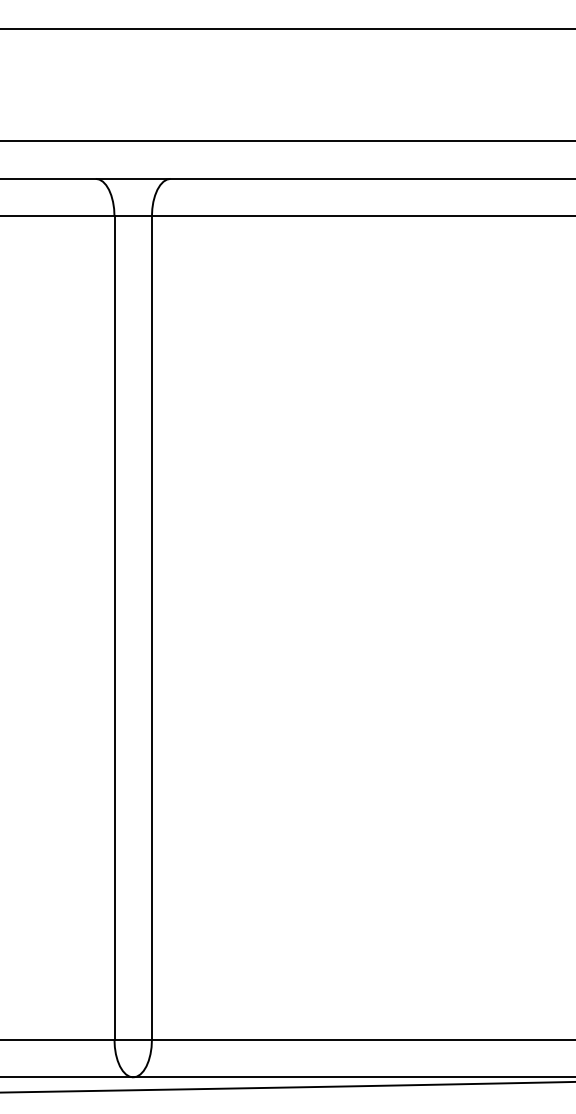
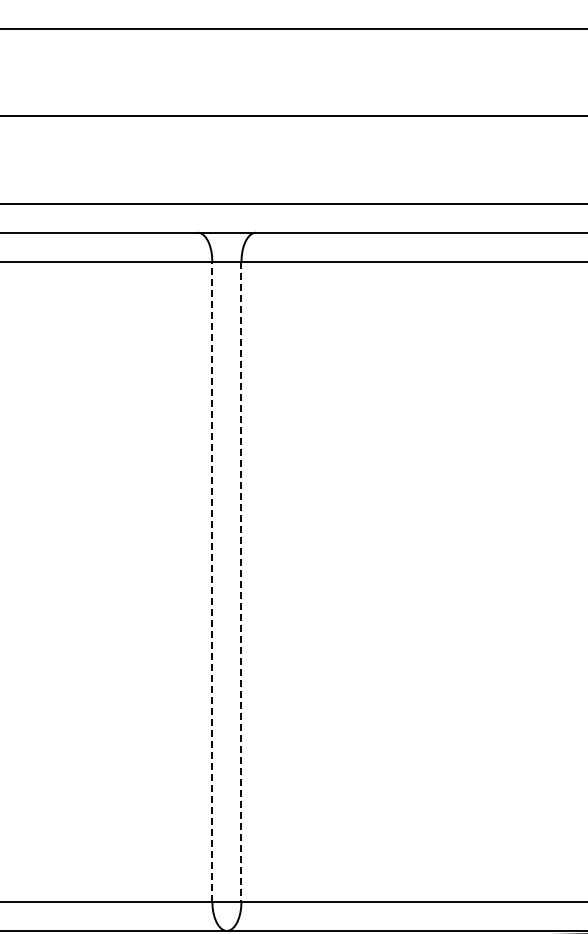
line: (114, 627) -> (212, 581), solid -> dashed
line: (151, 628) -> (241, 582), solid -> dashed

